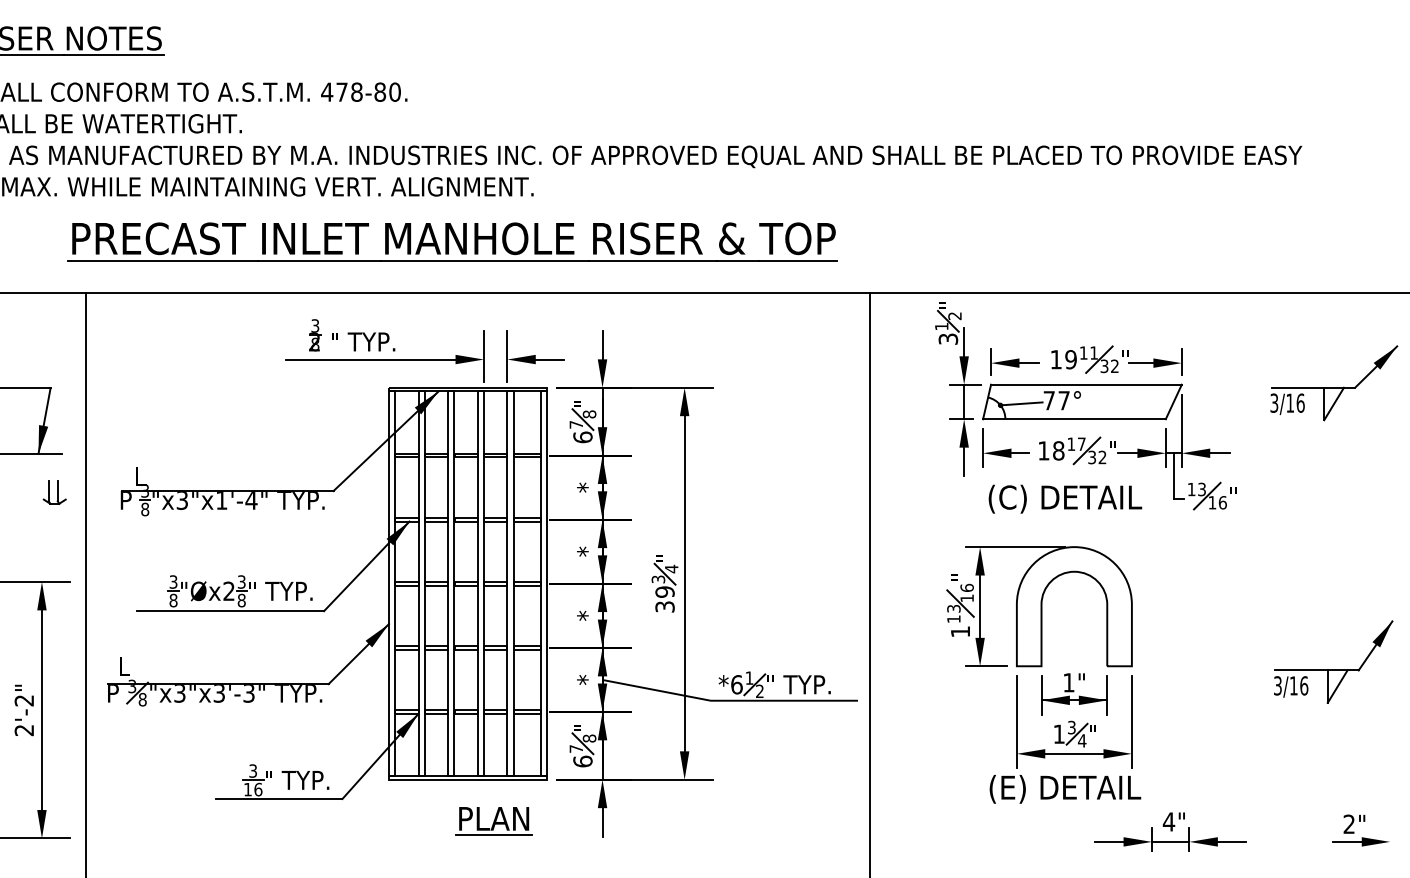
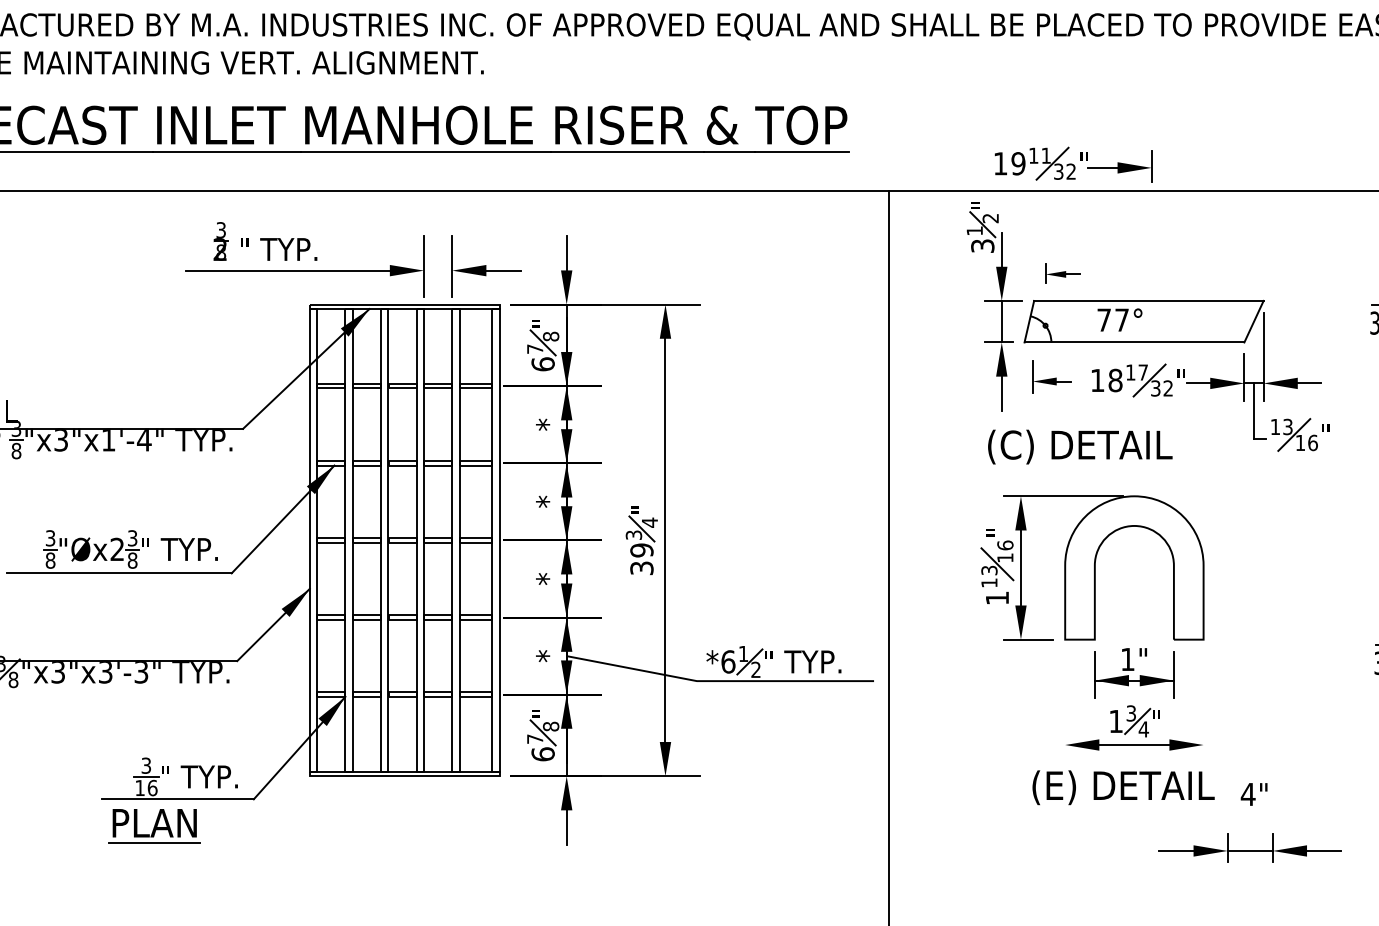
part: (1116, 360) -> (1073, 164), moved
part: (1014, 361) -> (1062, 272), size x0.6
line: (1022, 403) -> (1071, 323), removed
part: (1005, 447) -> (1051, 376), size x0.7
text: (1065, 498) -> (1080, 446), moved
line: (1016, 722) -> (1064, 707), removed
line: (1131, 722) -> (1203, 707), removed
part: (493, 821) -> (154, 826), moved
text: (1173, 821) -> (1253, 793), moved

